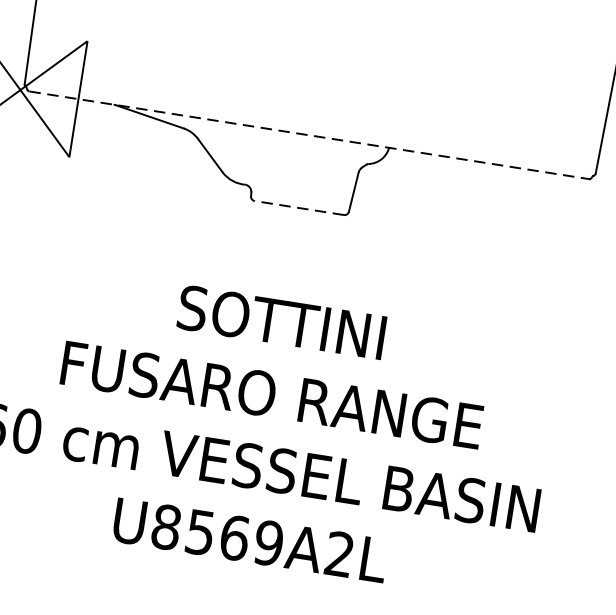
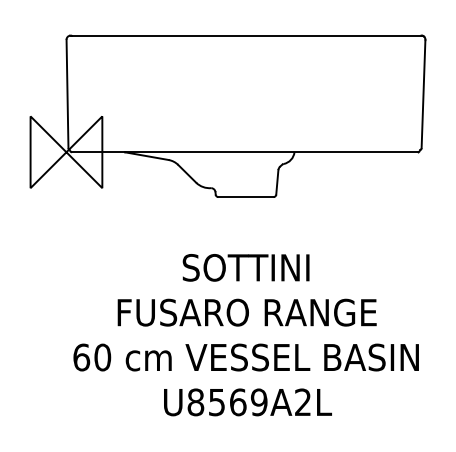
line: (309, 135) -> (245, 152), dashed -> solid
line: (298, 208) -> (245, 197), dashed -> solid

